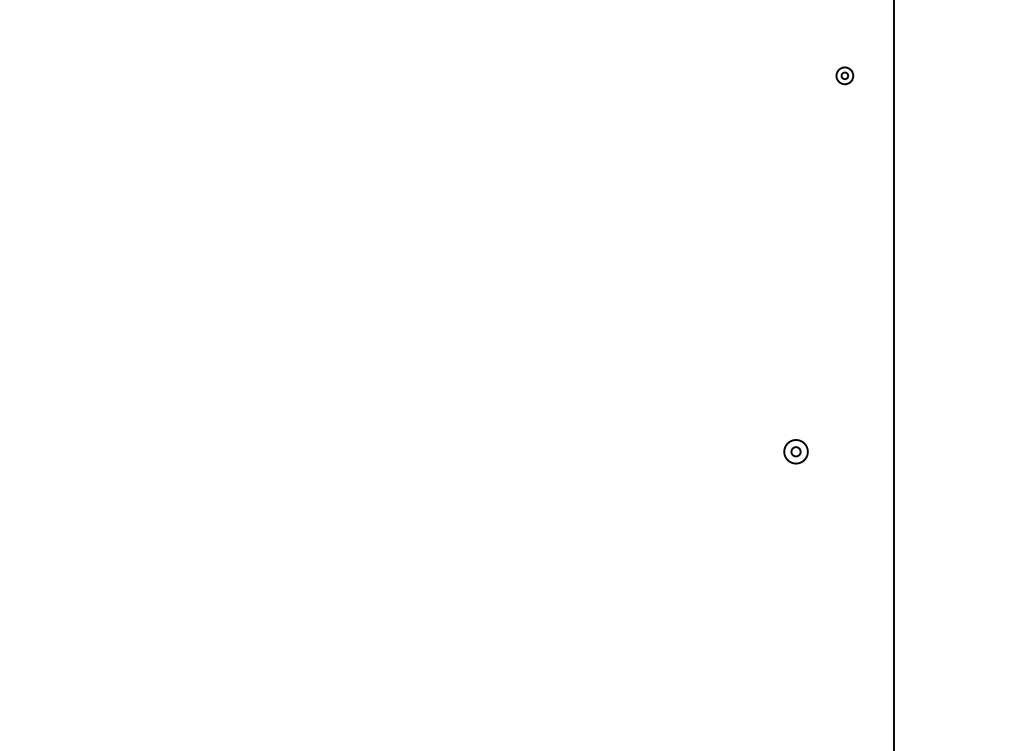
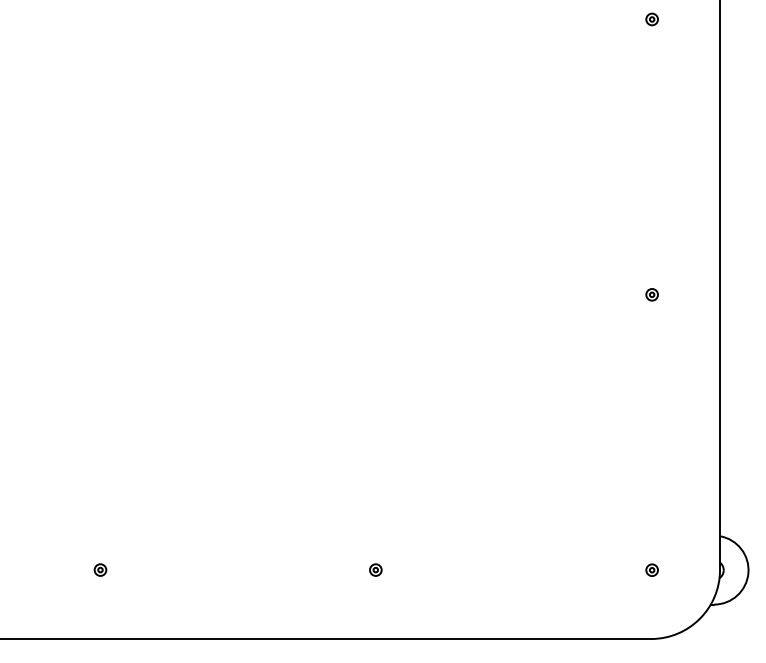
part: (843, 75) -> (651, 19), moved
part: (794, 451) -> (651, 294), size x0.71

